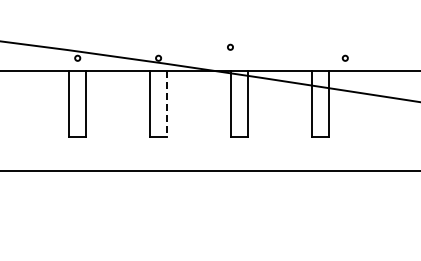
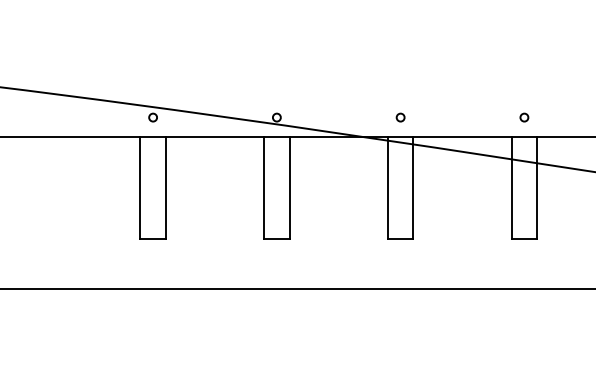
circle: (230, 46) -> (400, 116), moved
circle: (344, 57) -> (523, 116), moved
line: (166, 104) -> (288, 188), dashed -> solid

